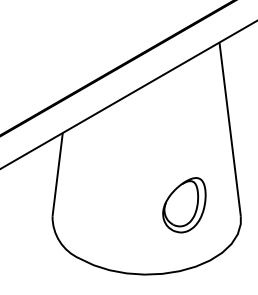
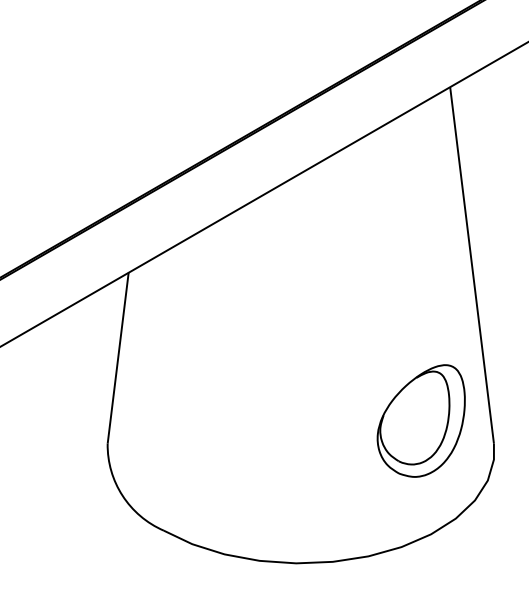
part: (184, 205) -> (421, 421), moved

